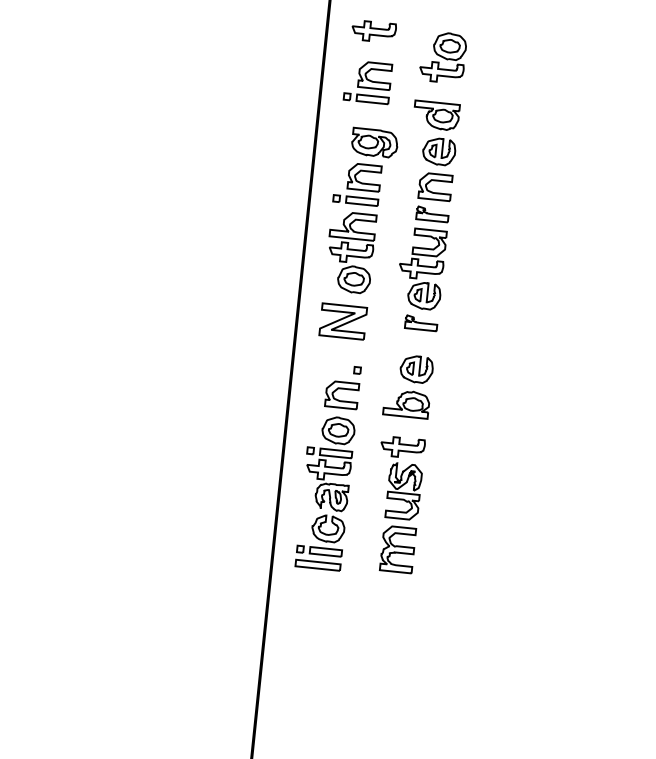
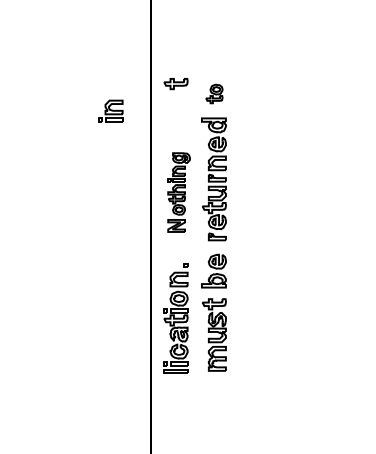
part: (443, 56) -> (214, 93), size x0.7
part: (367, 80) -> (110, 110), moved
part: (357, 233) -> (178, 192), size x0.7

